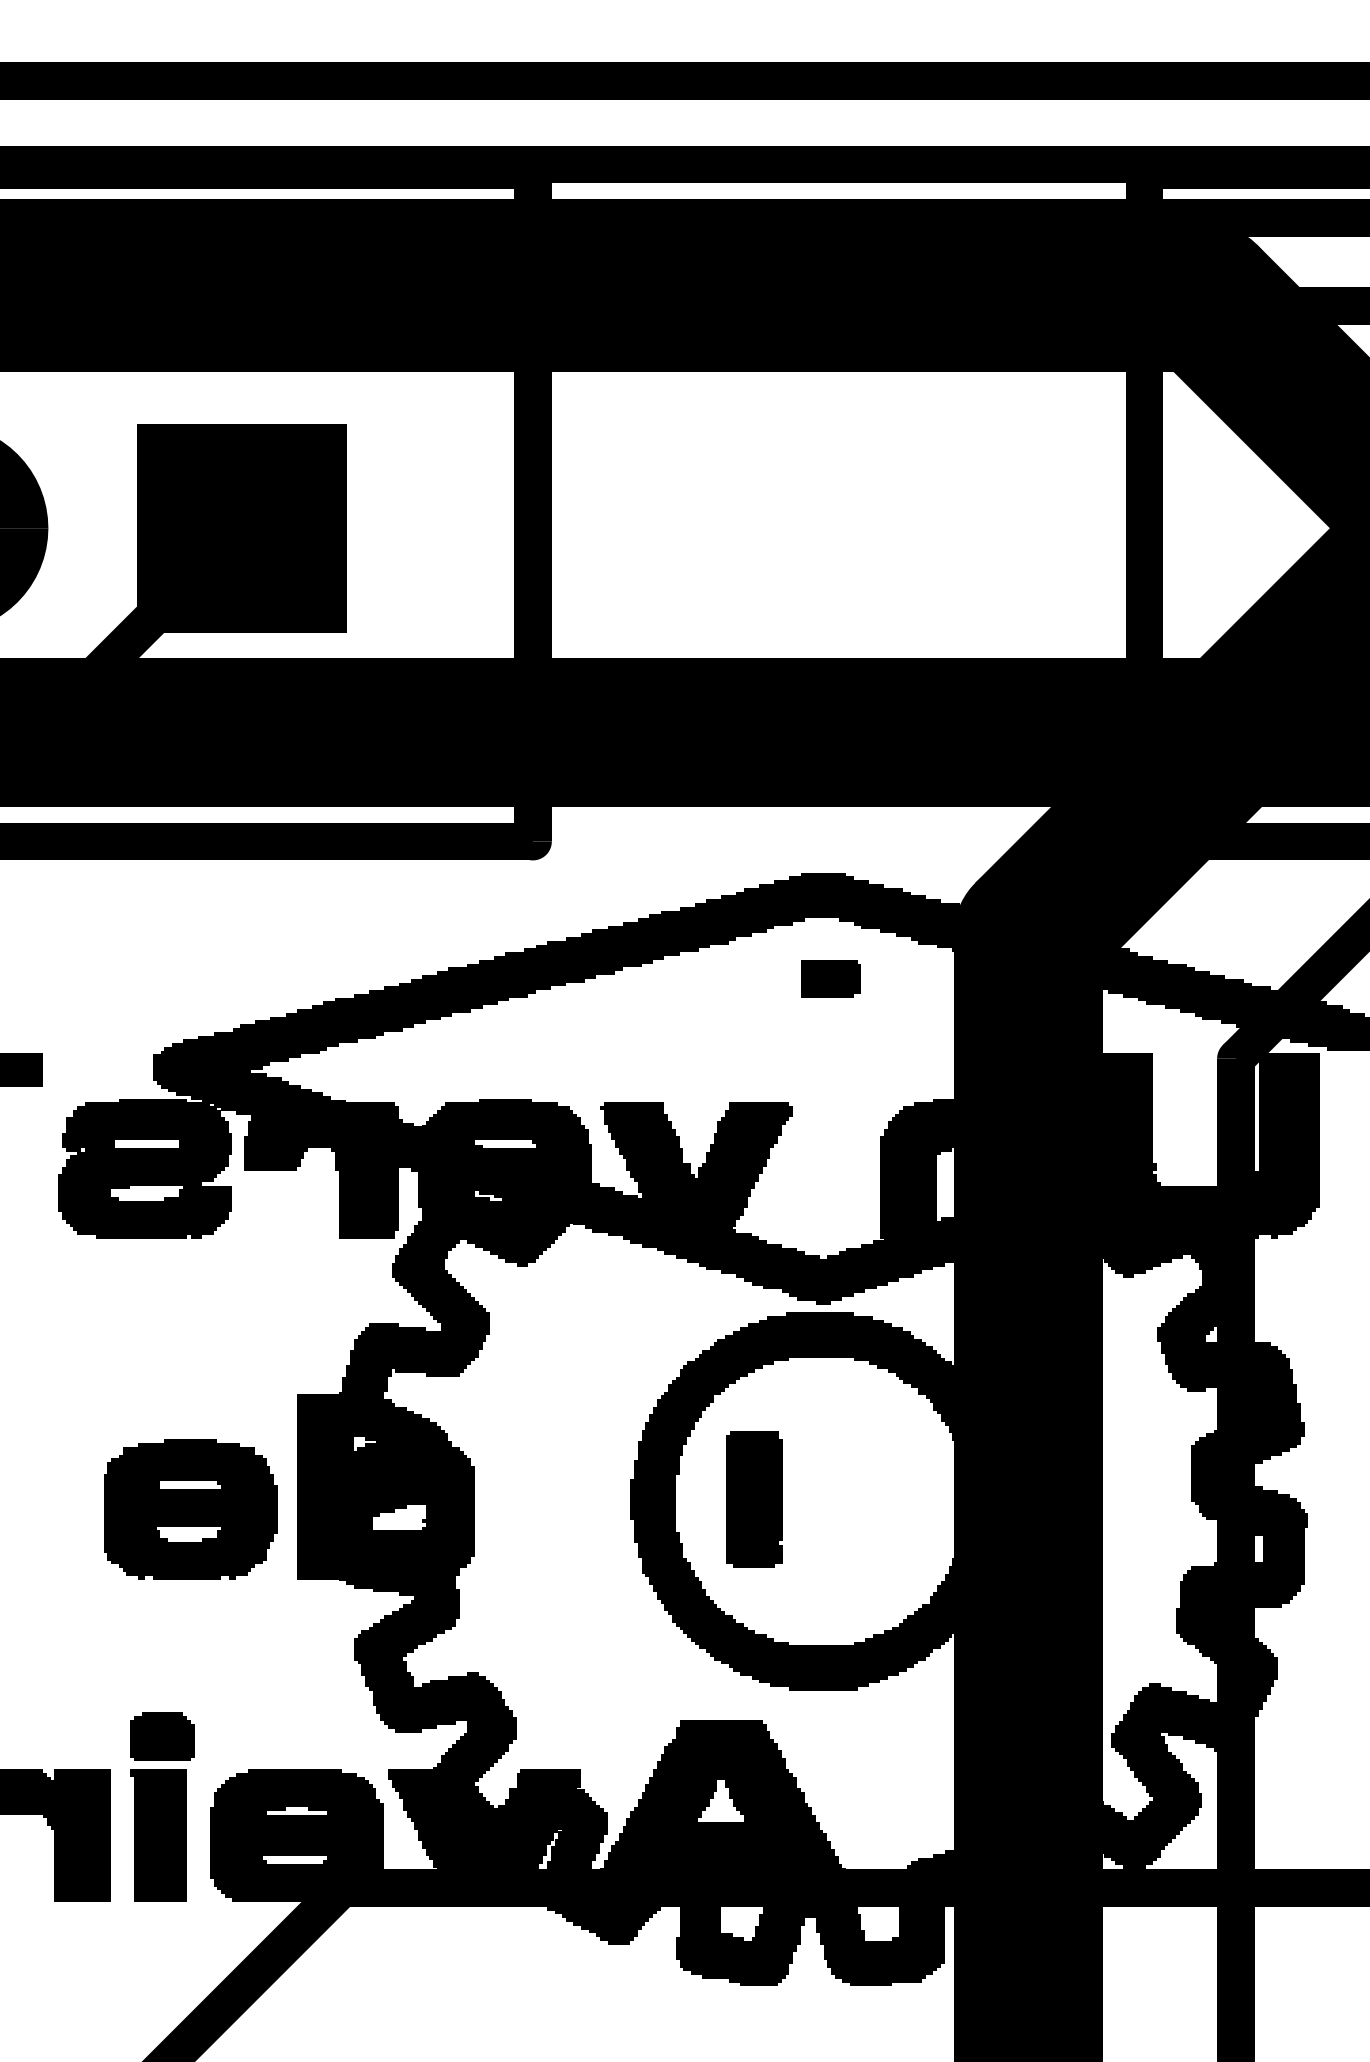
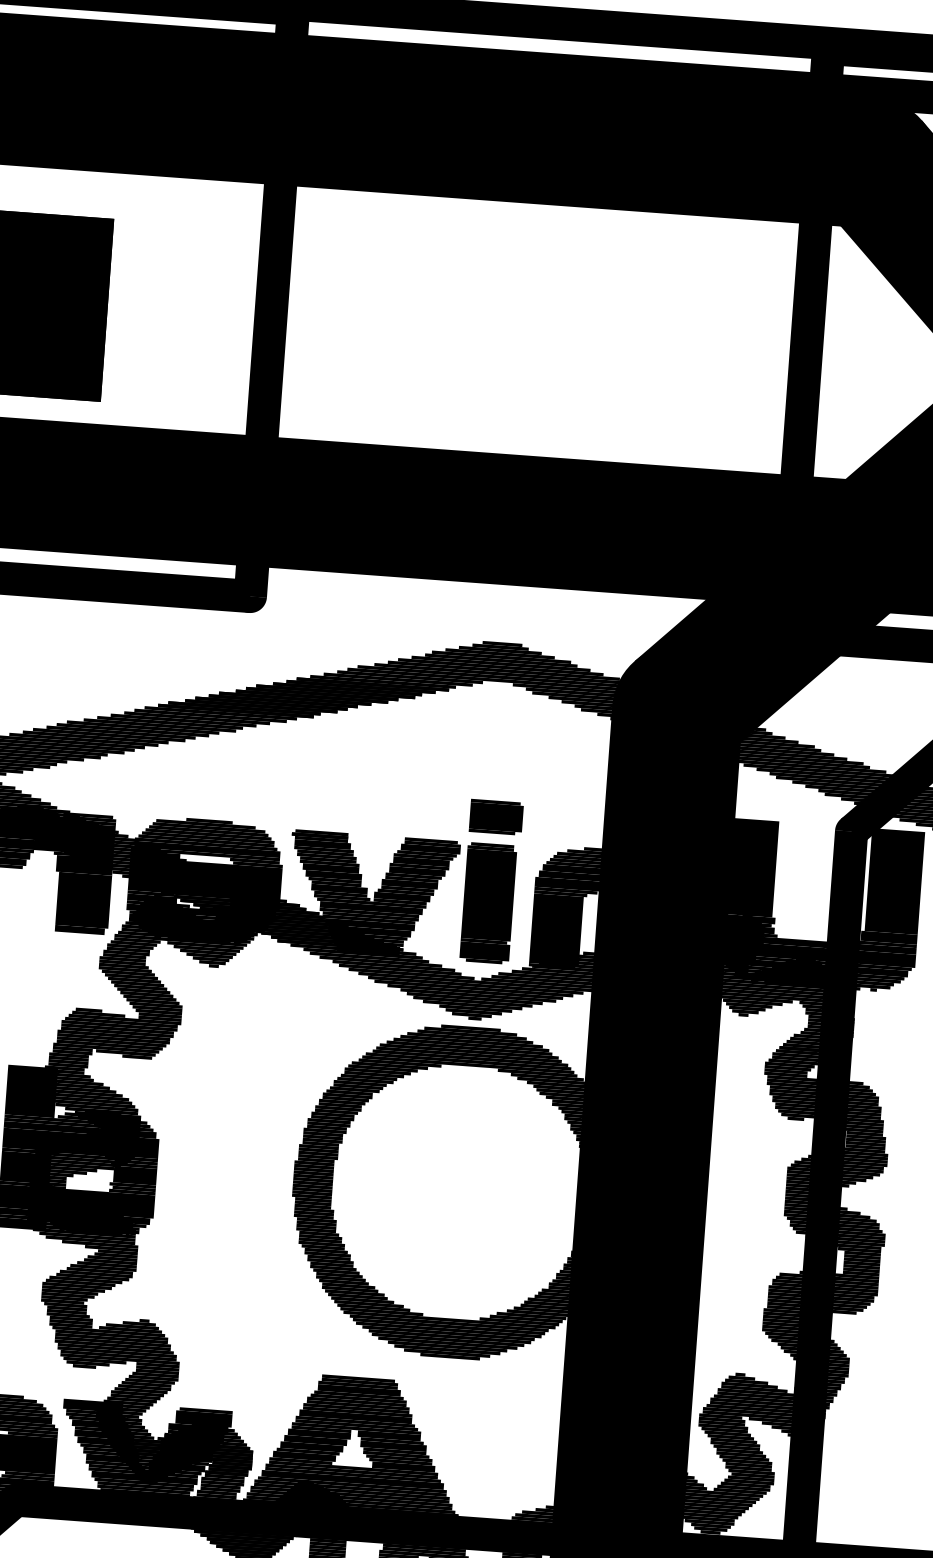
part: (830, 978) -> (495, 816), moved
part: (754, 1499) -> (488, 903), moved

